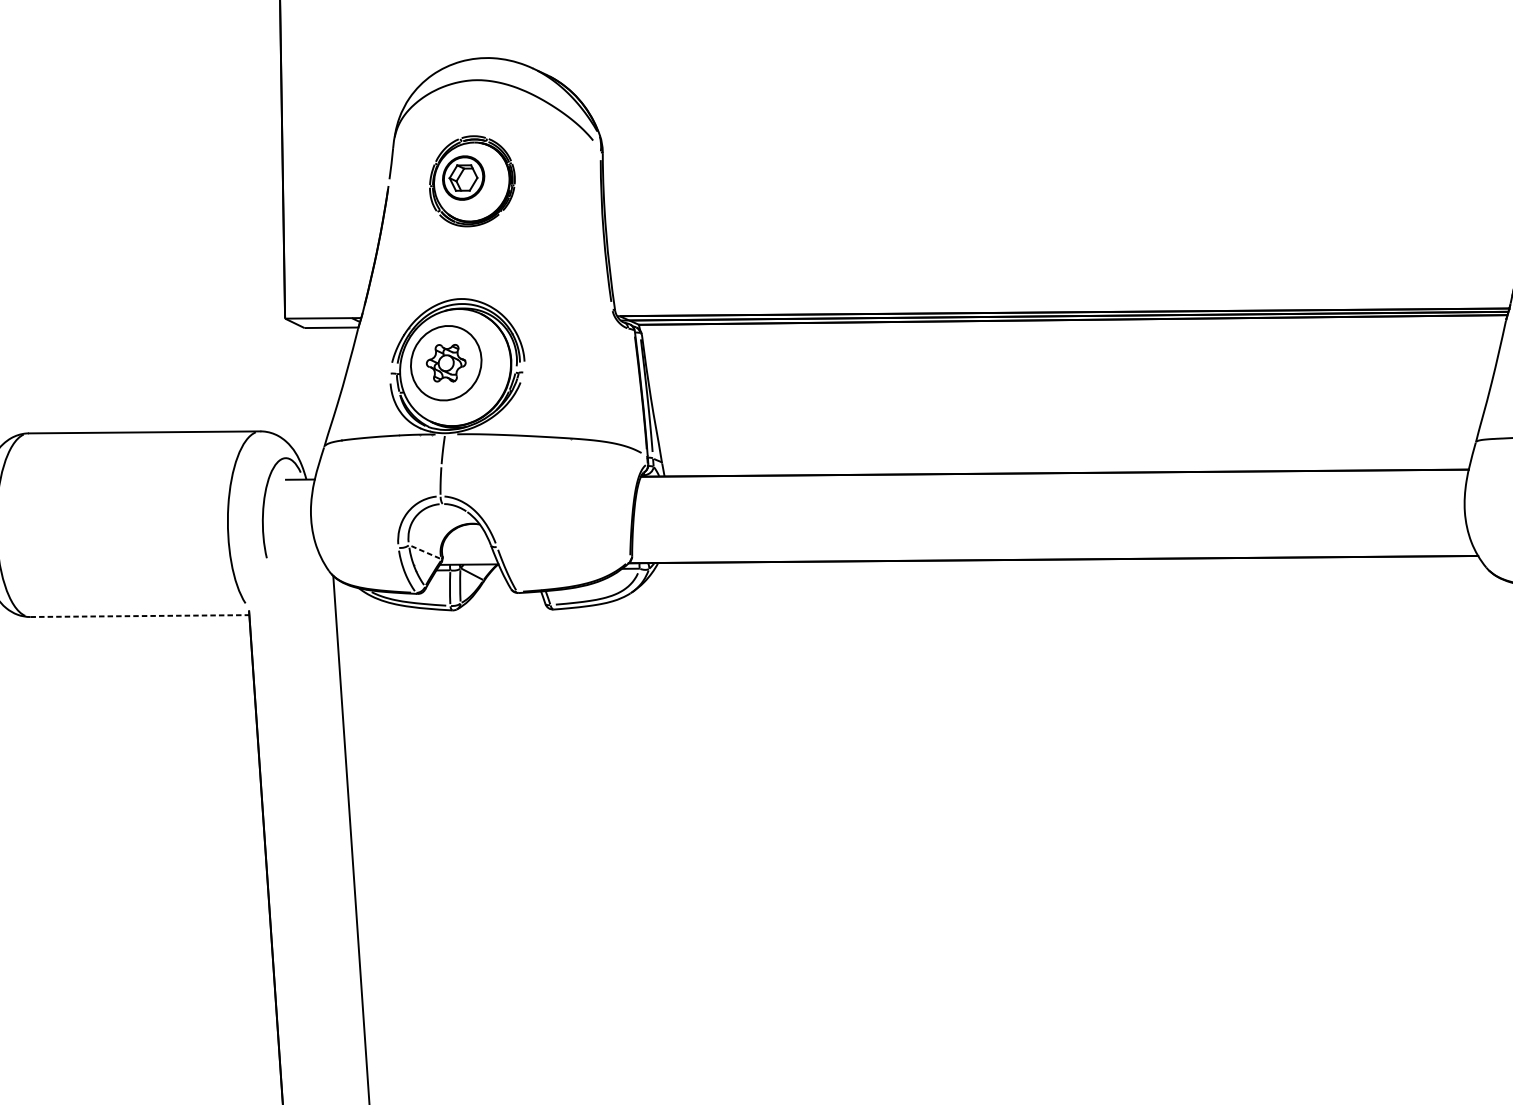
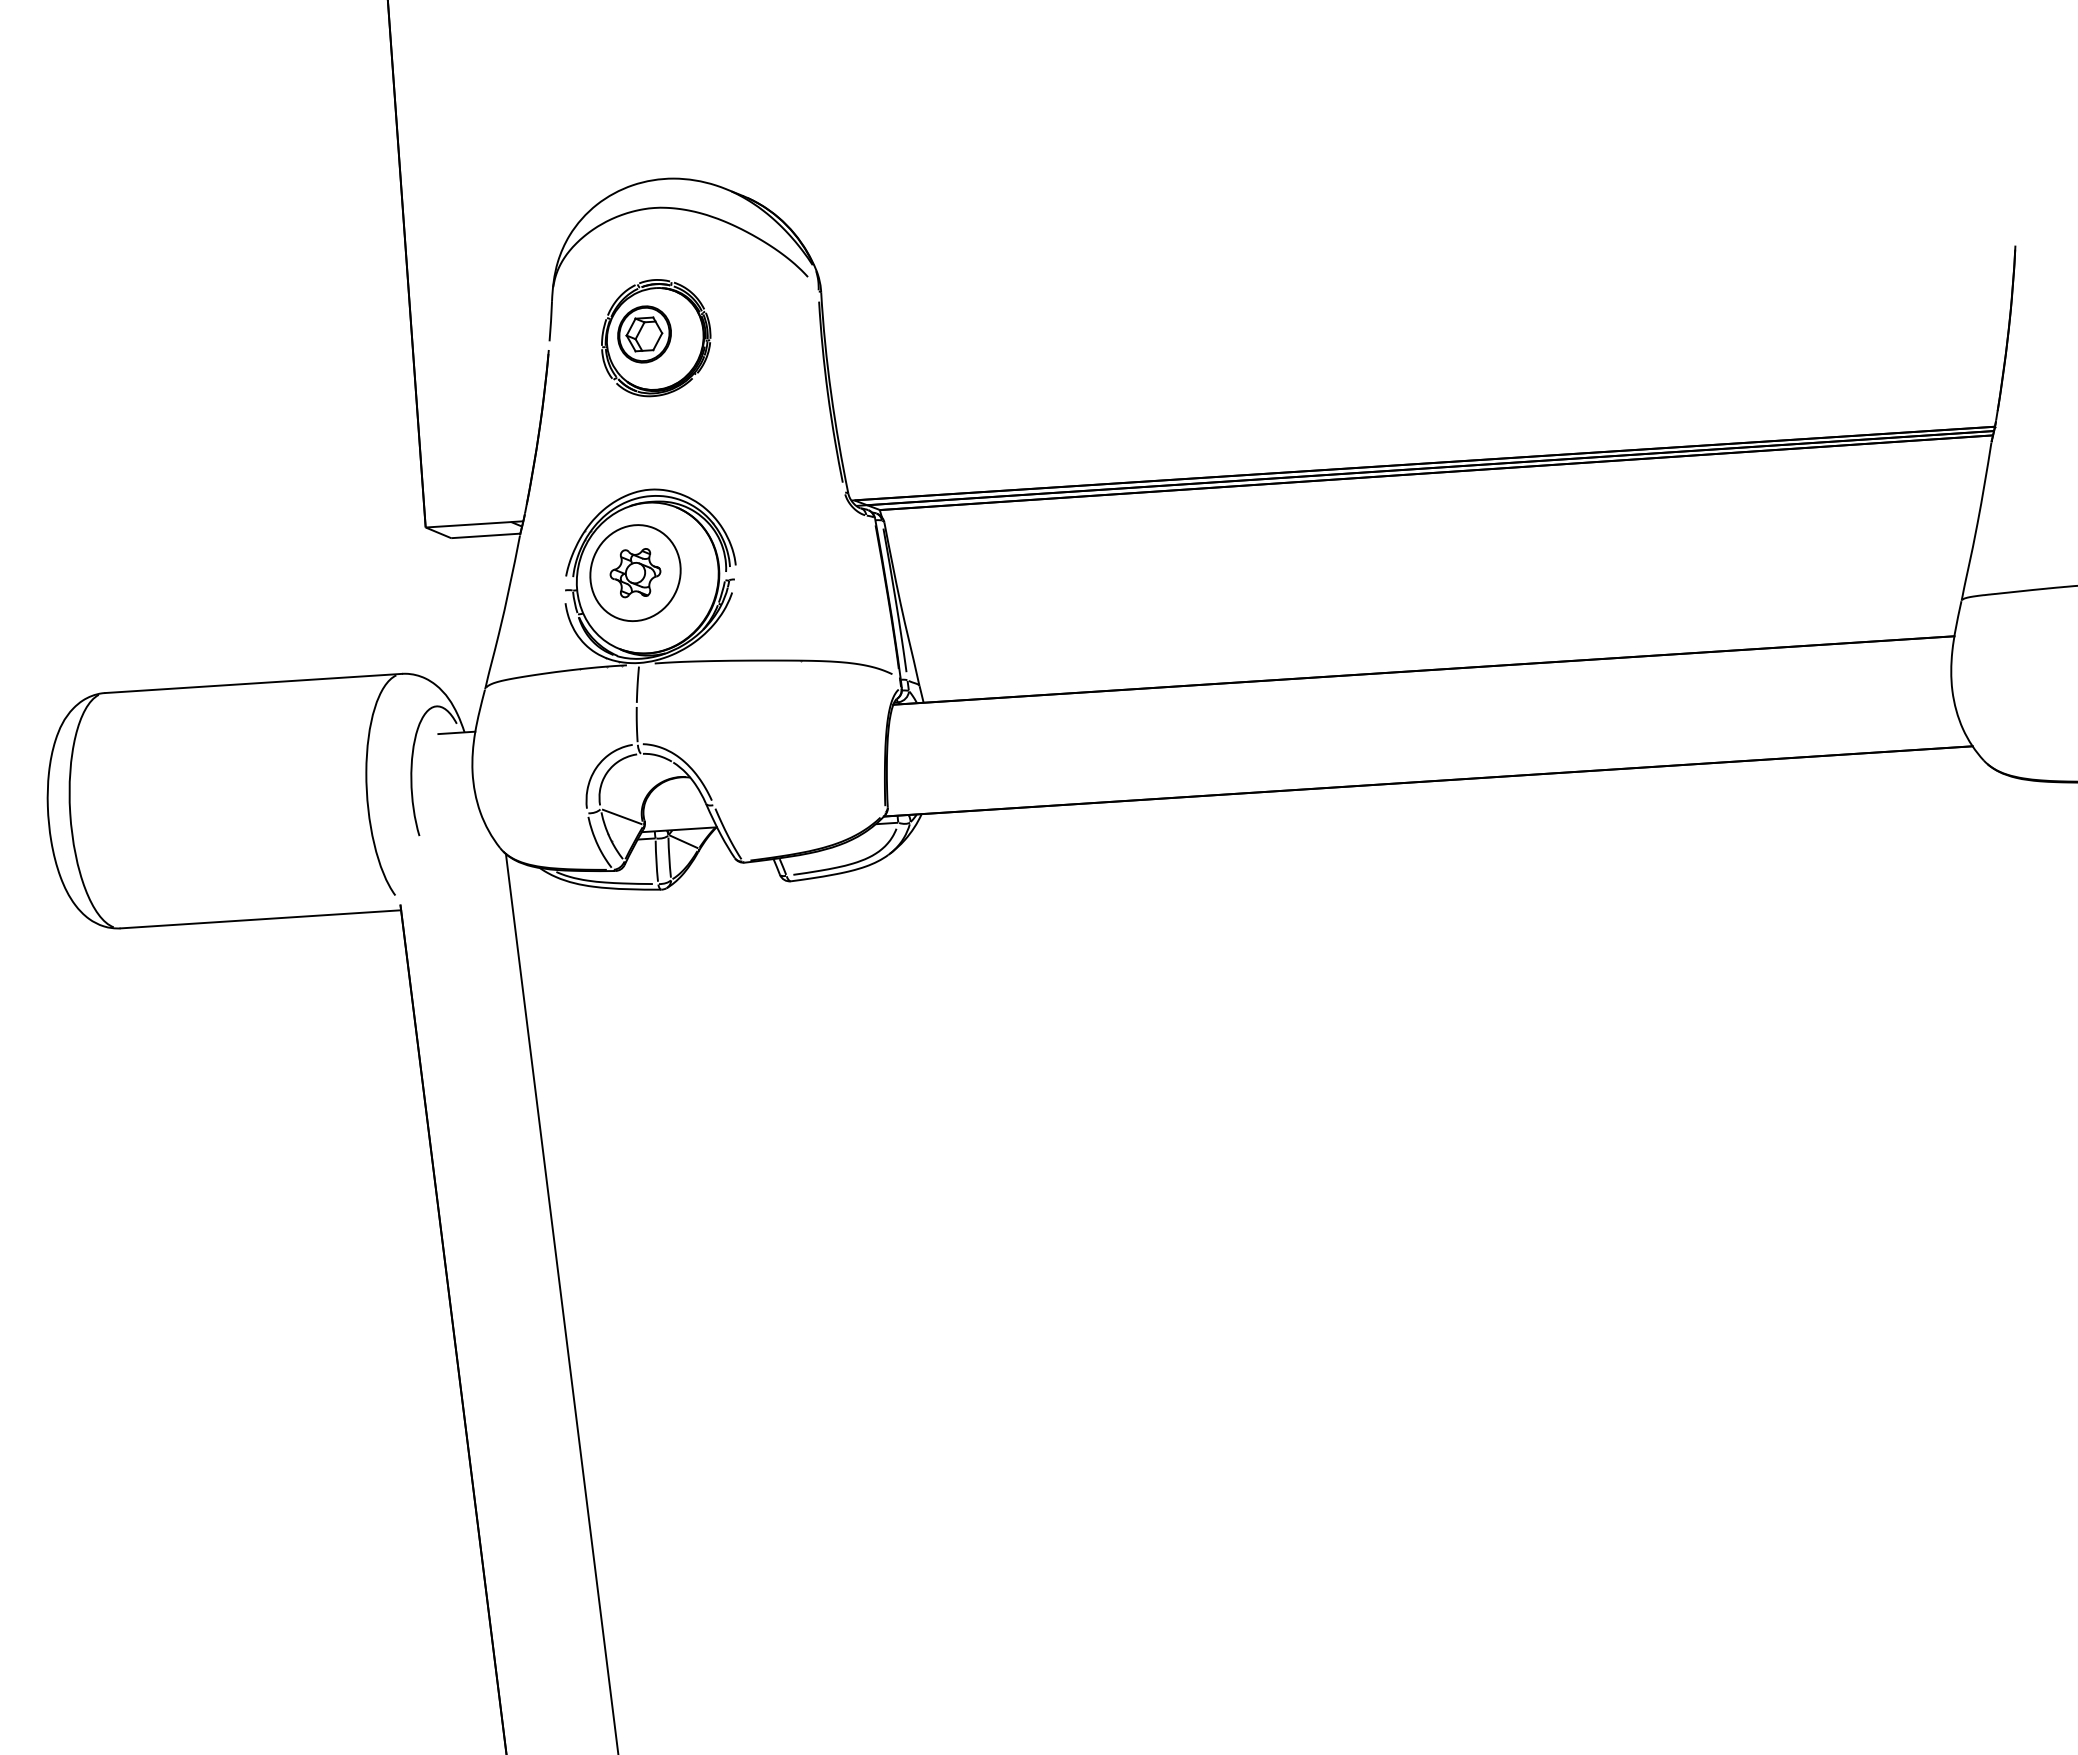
line: (425, 551) -> (622, 816), dashed -> solid
line: (139, 616) -> (260, 919), dashed -> solid

